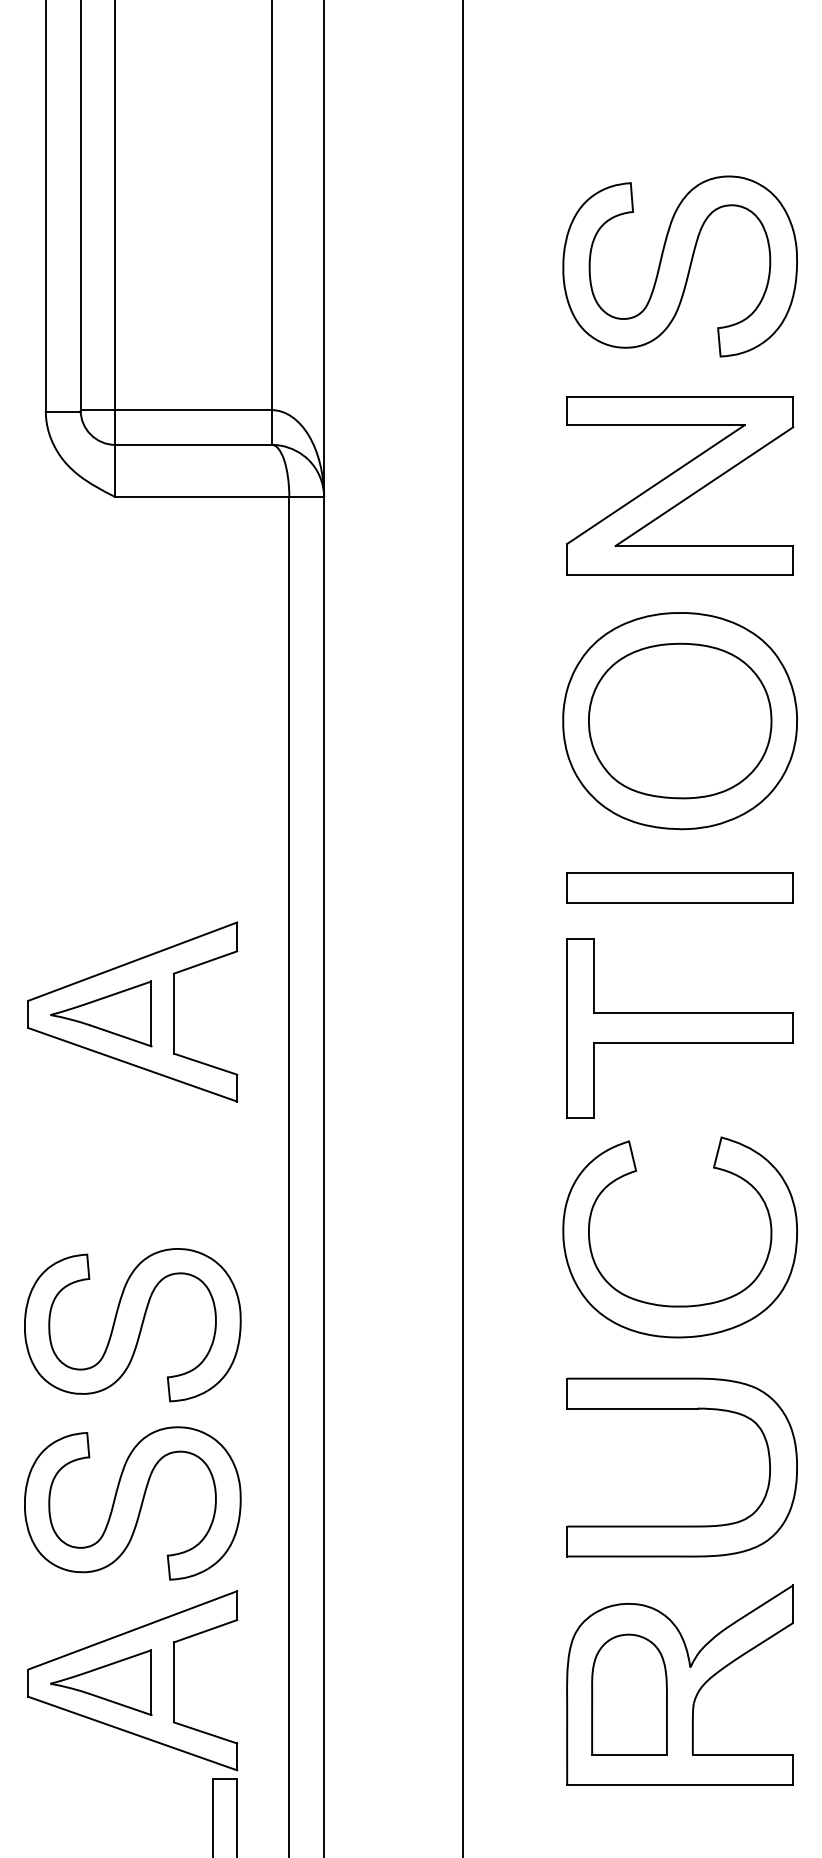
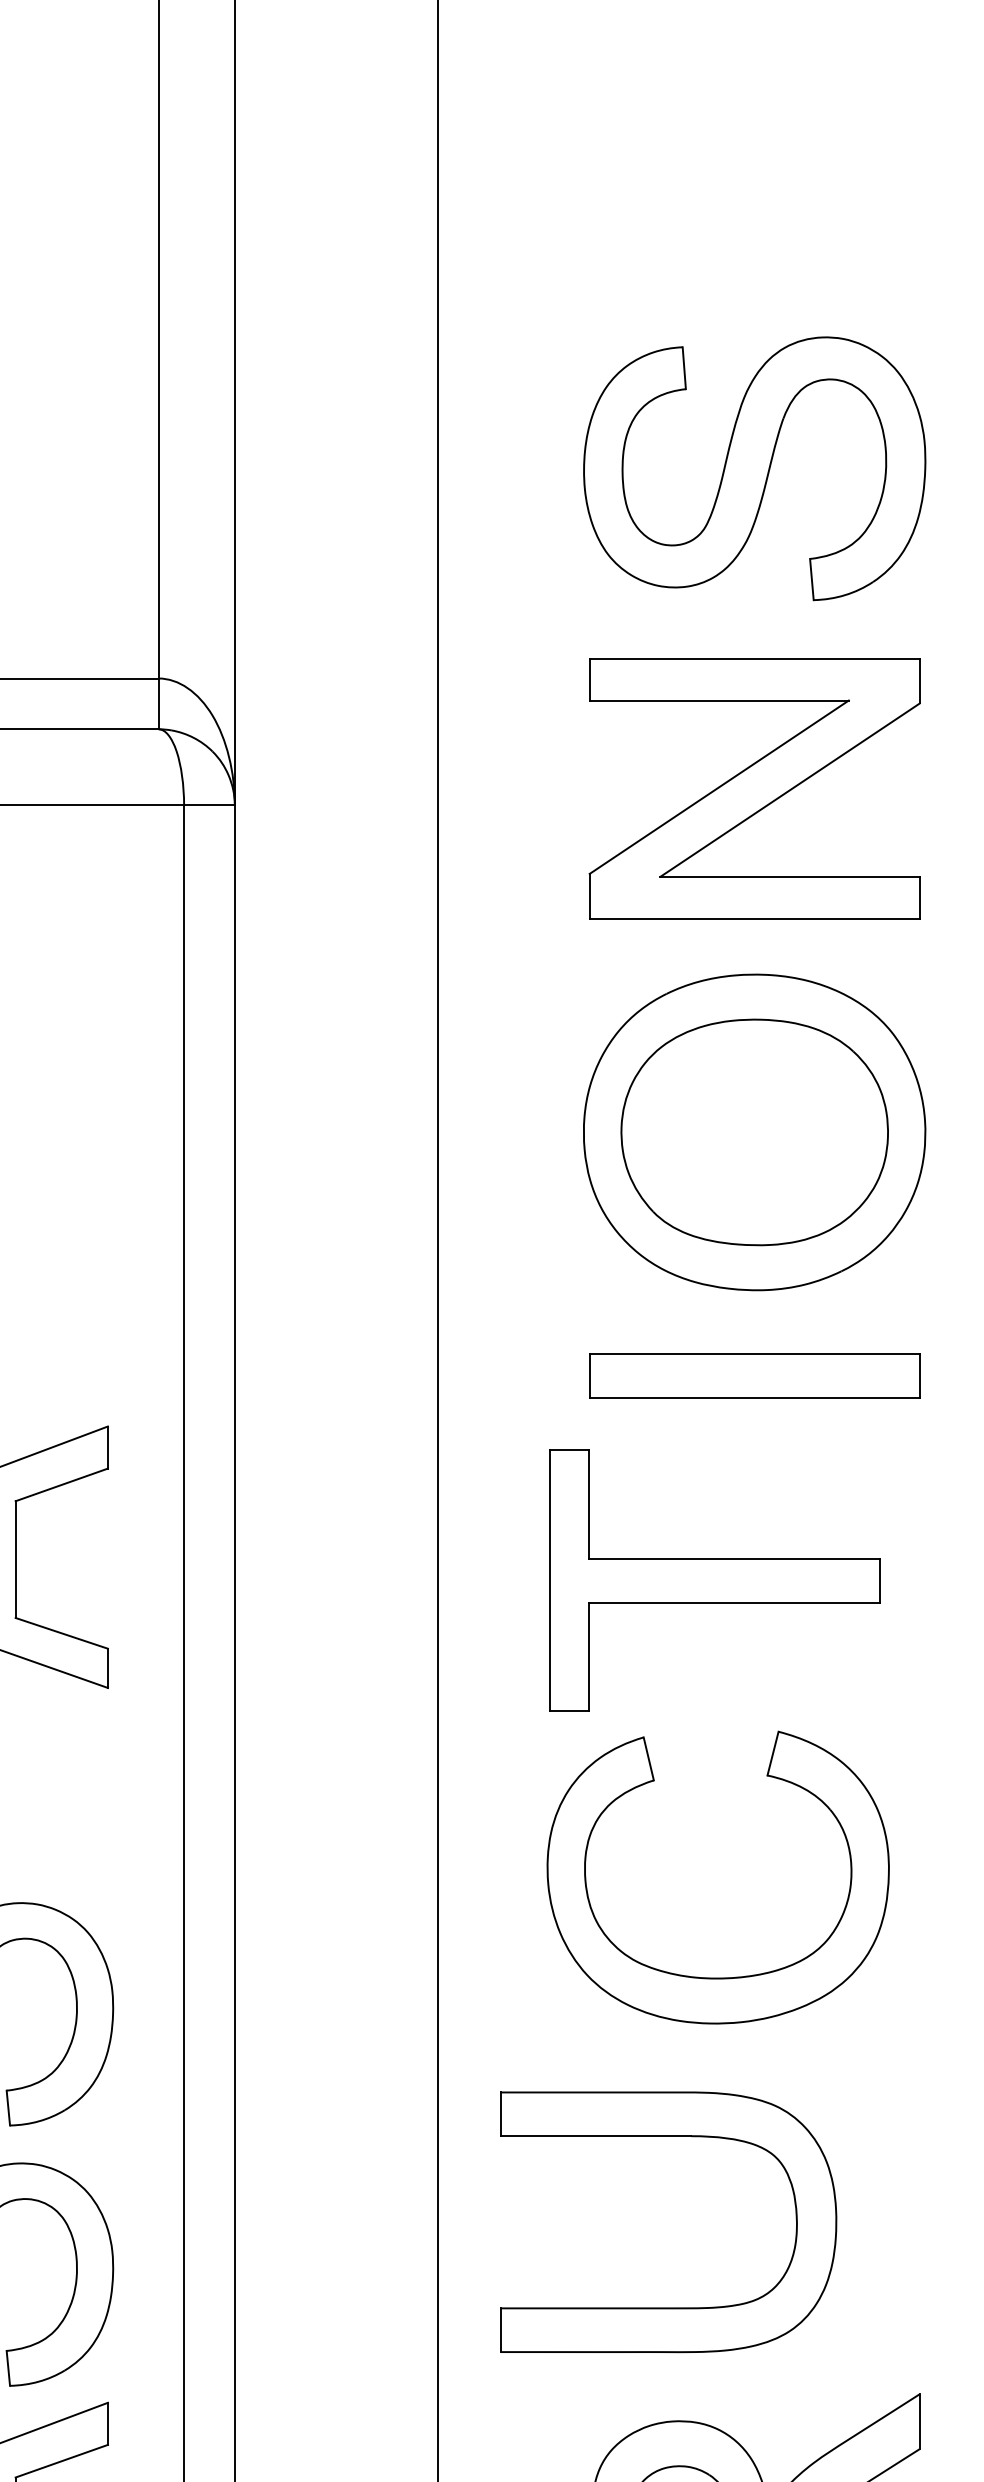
part: (679, 1028) -> (714, 1581), moved
part: (679, 1305) -> (717, 1976), moved
part: (681, 1409) -> (667, 2137), moved

